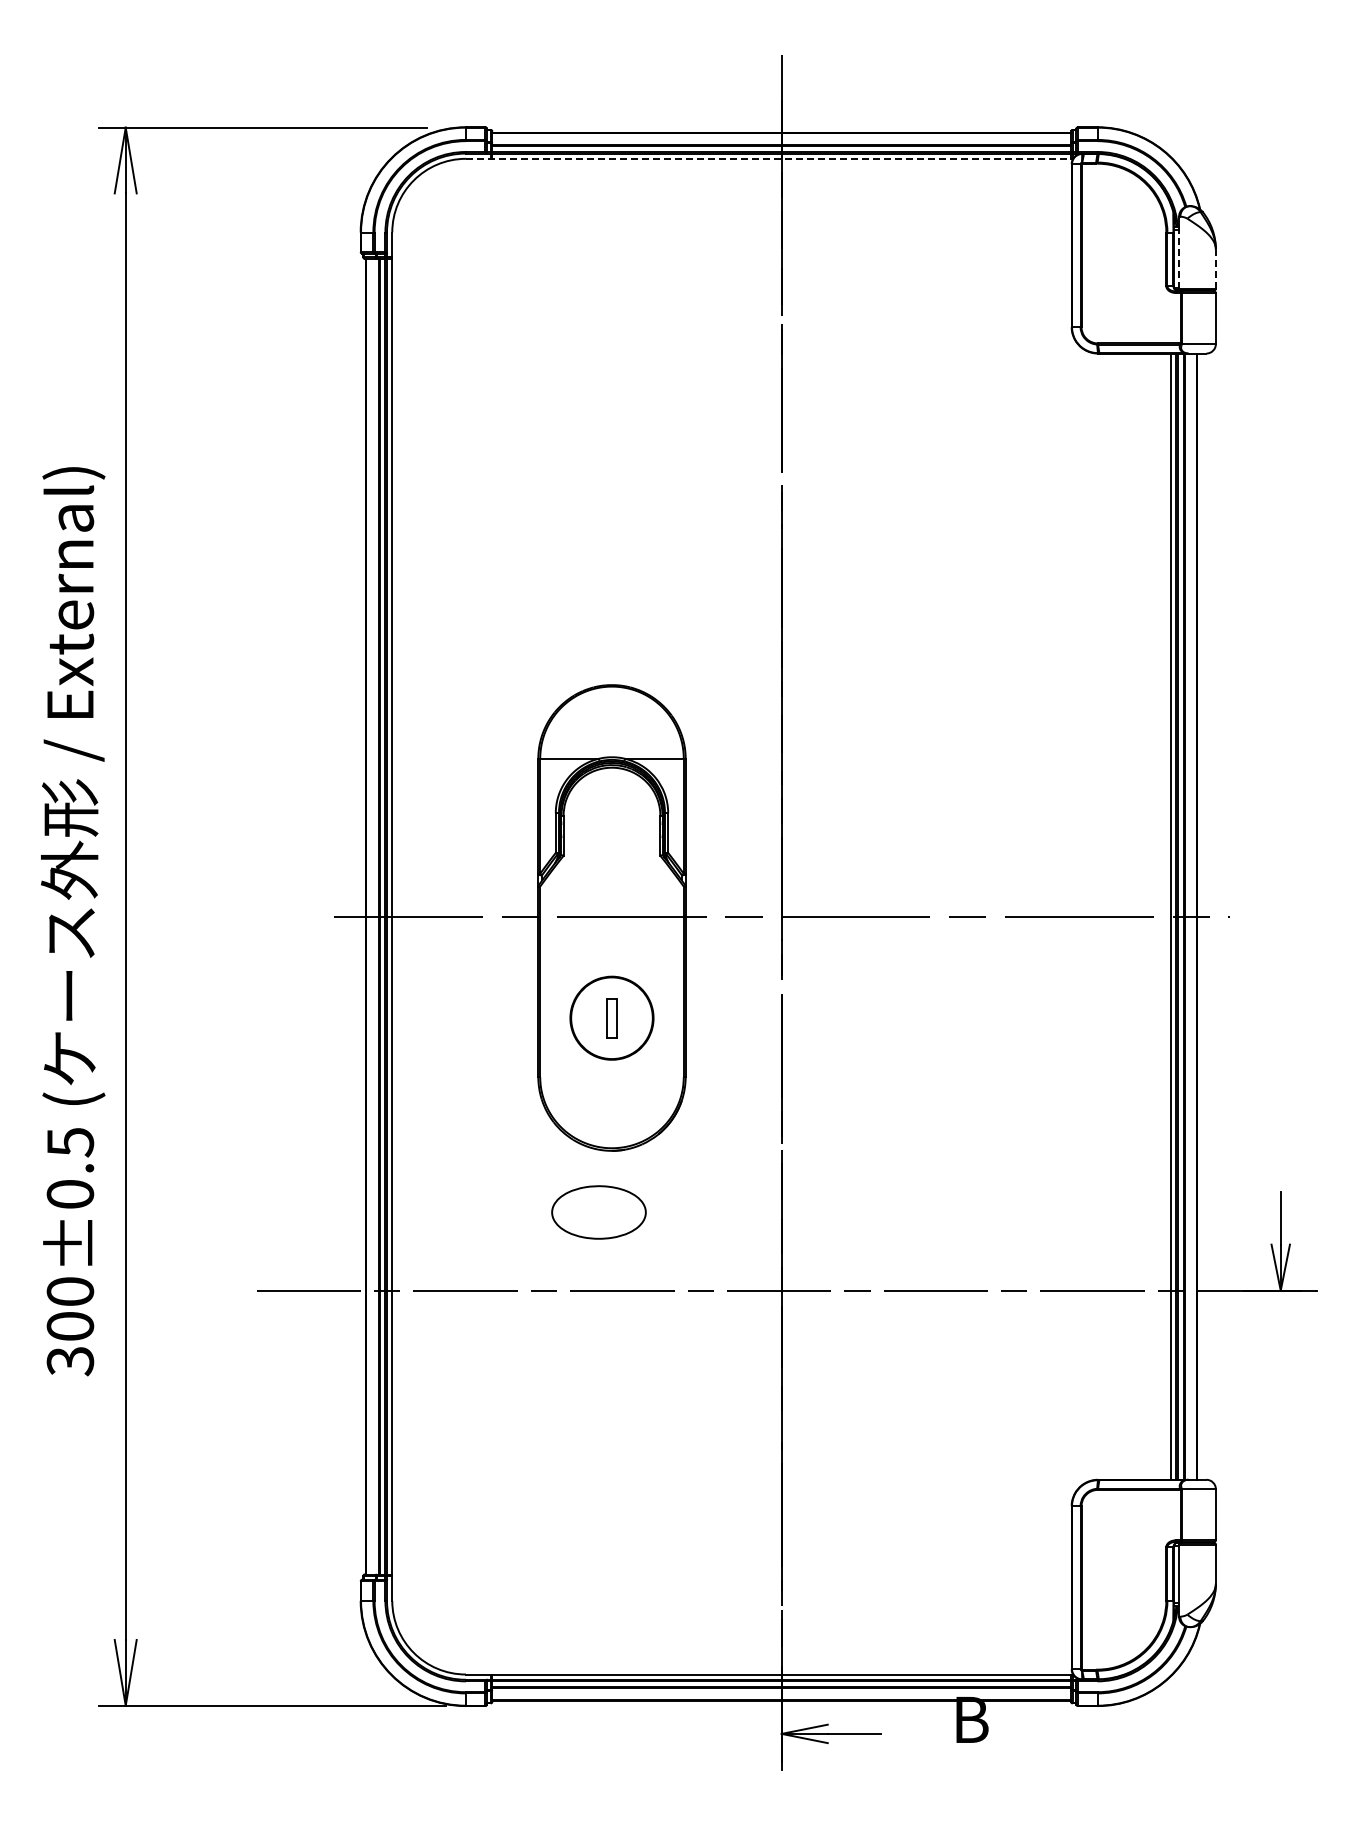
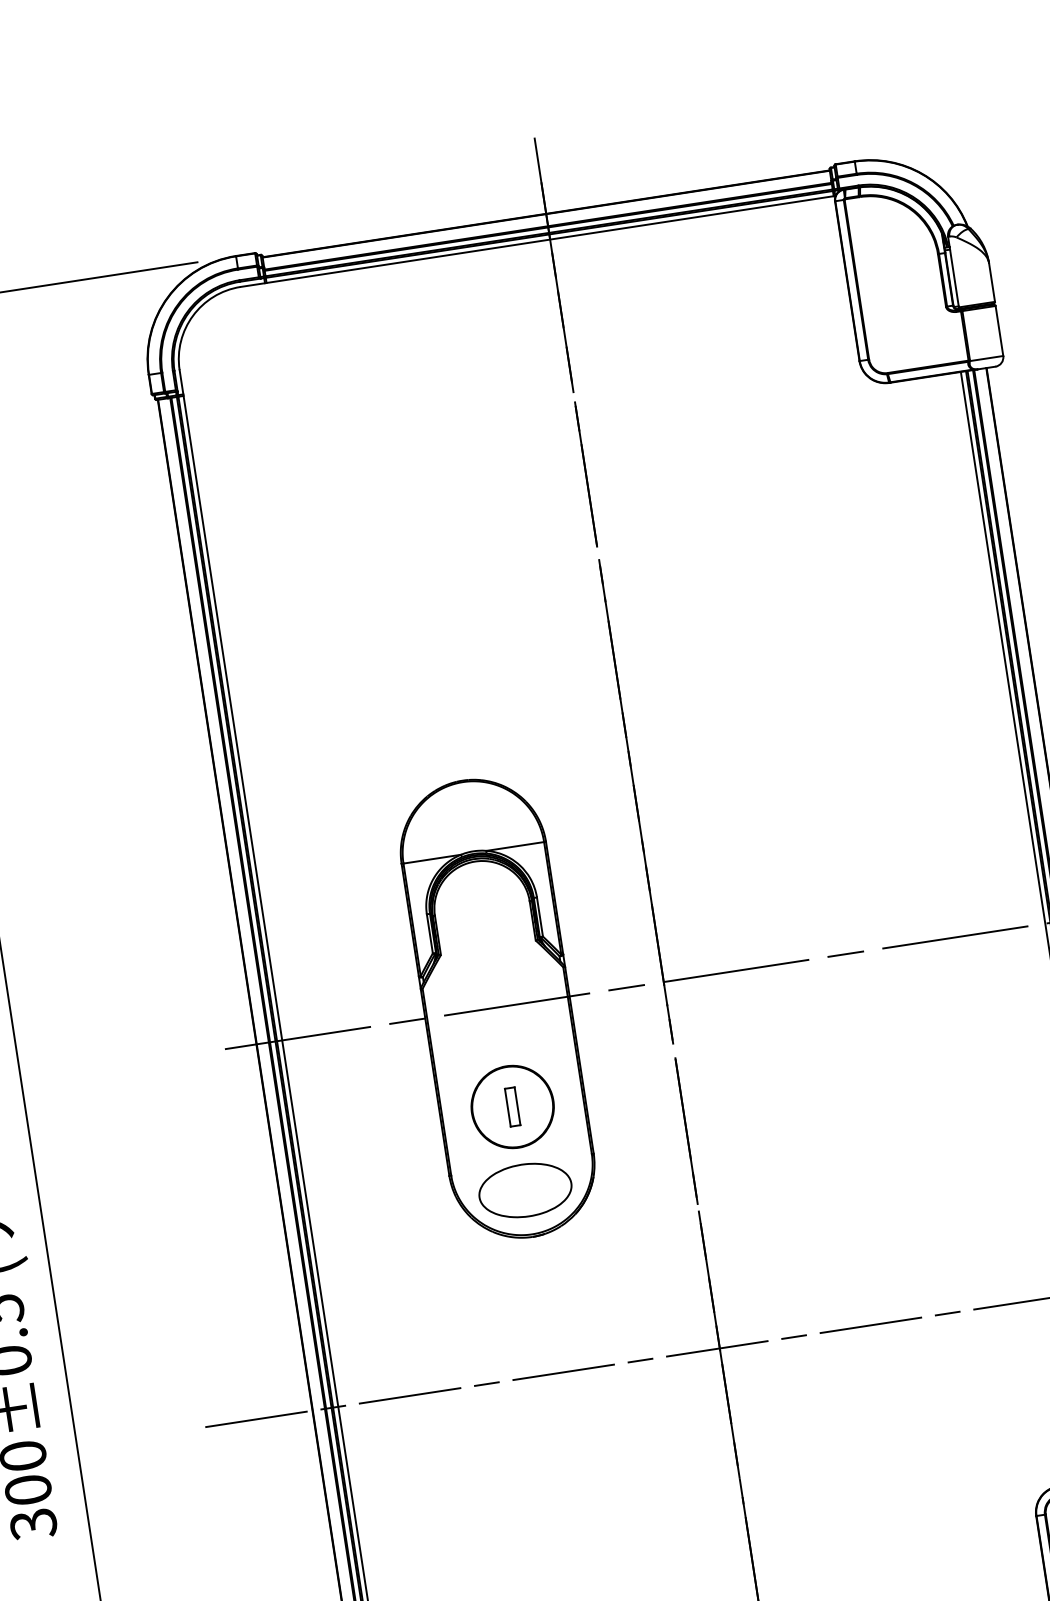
line: (769, 158) -> (538, 241), dashed -> solid
line: (1179, 258) -> (954, 277), dashed -> solid
line: (1215, 269) -> (991, 282), dashed -> solid
part: (598, 1212) -> (524, 1190), moved

